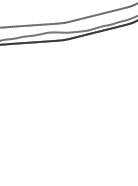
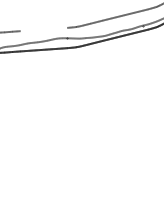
line: (36, 25) -> (43, 29), removed

